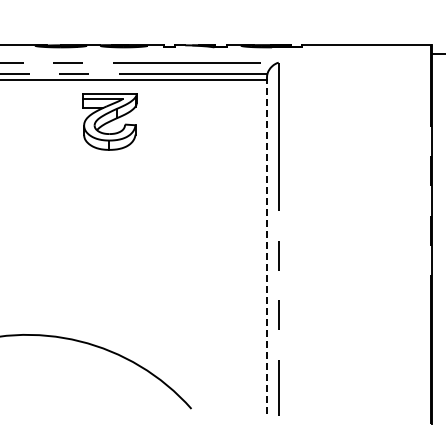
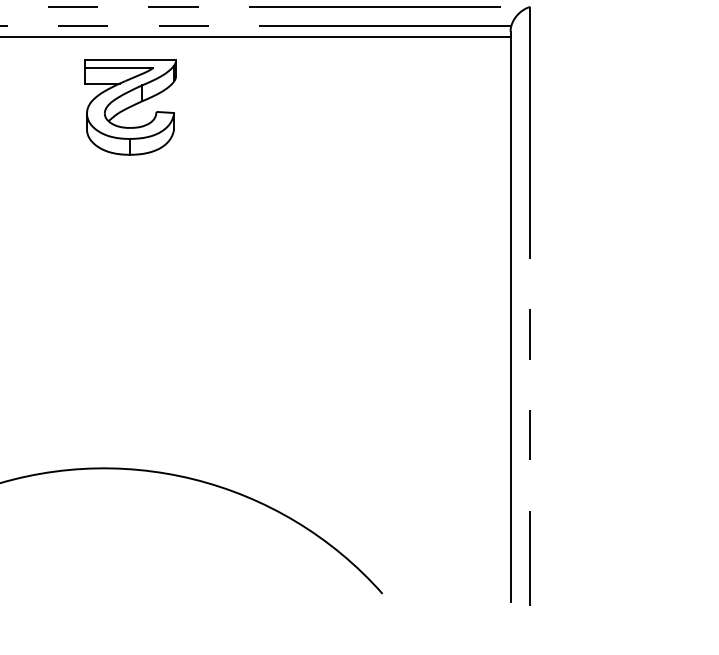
part: (109, 121) -> (130, 106), moved
line: (267, 245) -> (511, 316), dashed -> solid

